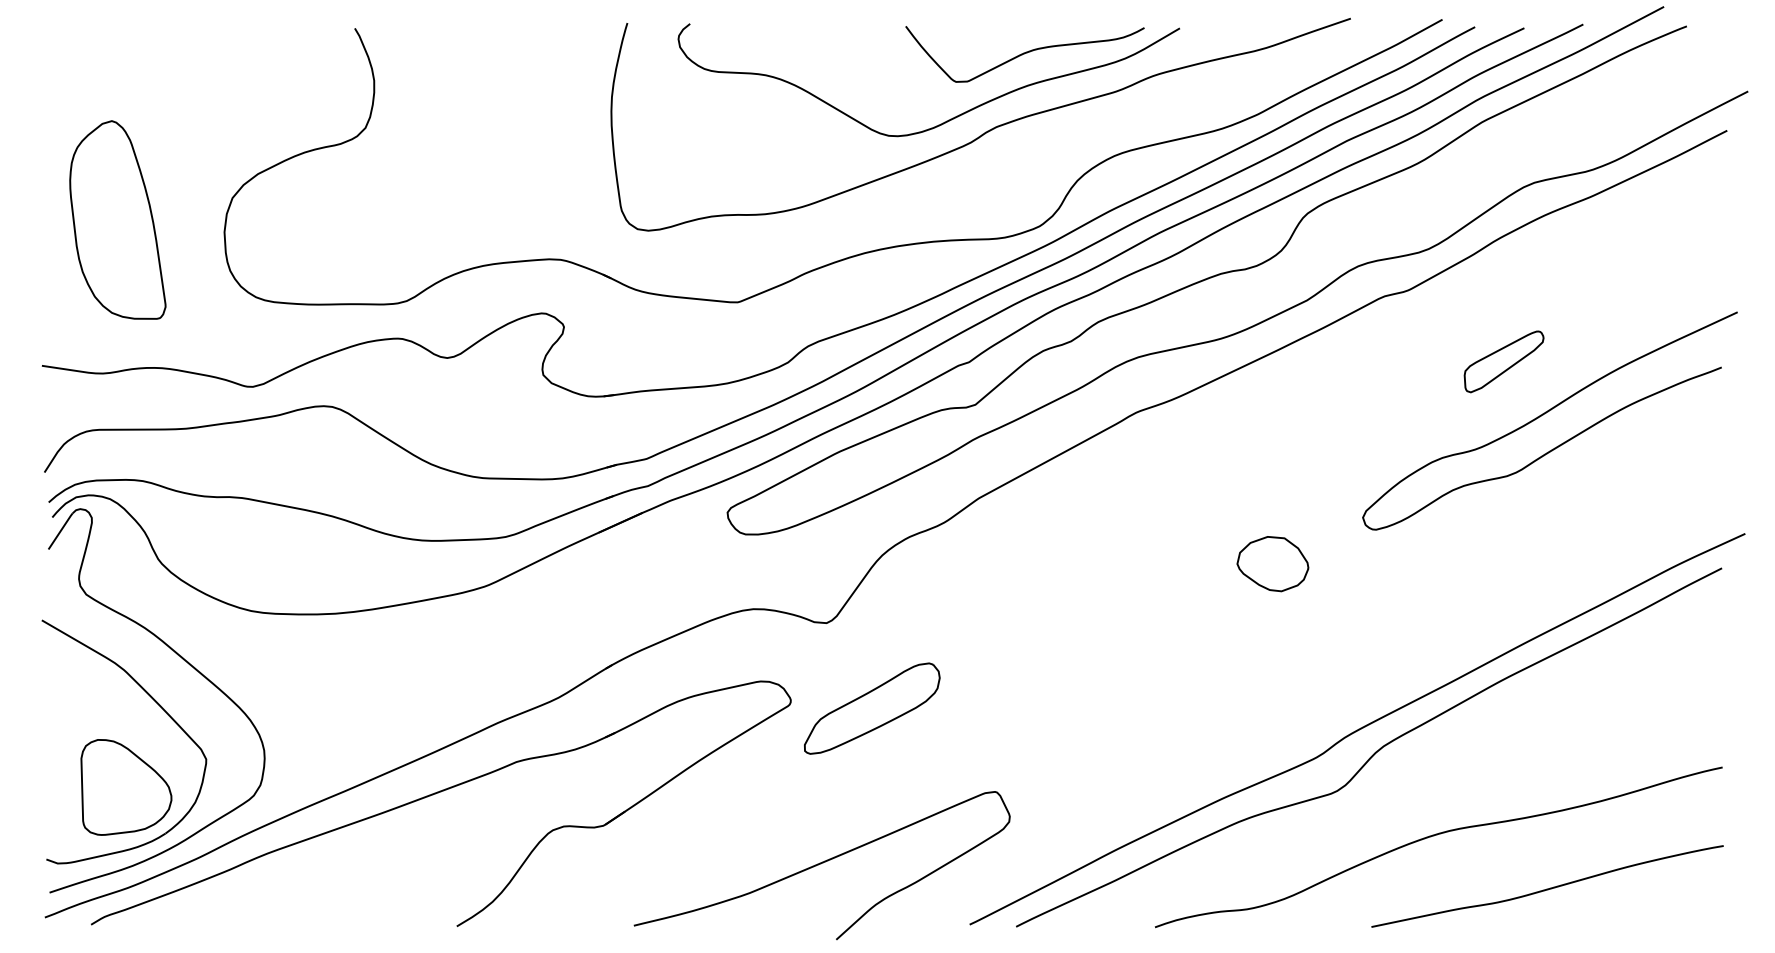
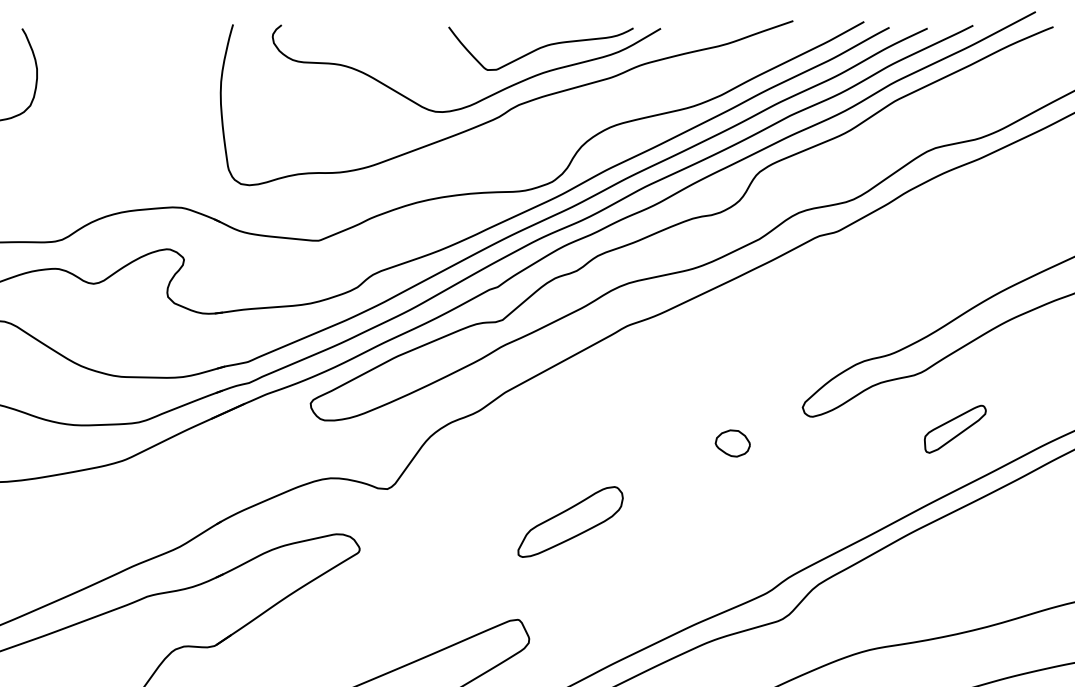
part: (1503, 361) -> (954, 428), moved
part: (1272, 564) -> (732, 443), size x0.62
part: (872, 708) -> (570, 521), moved

